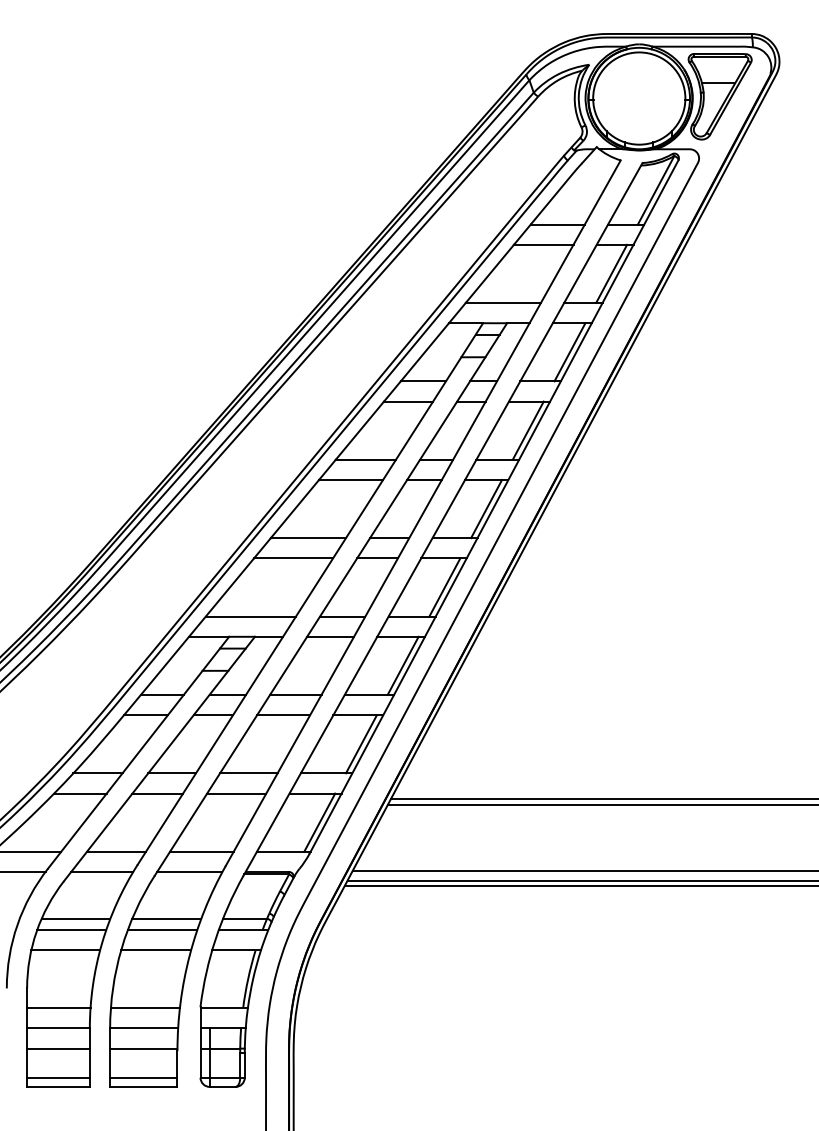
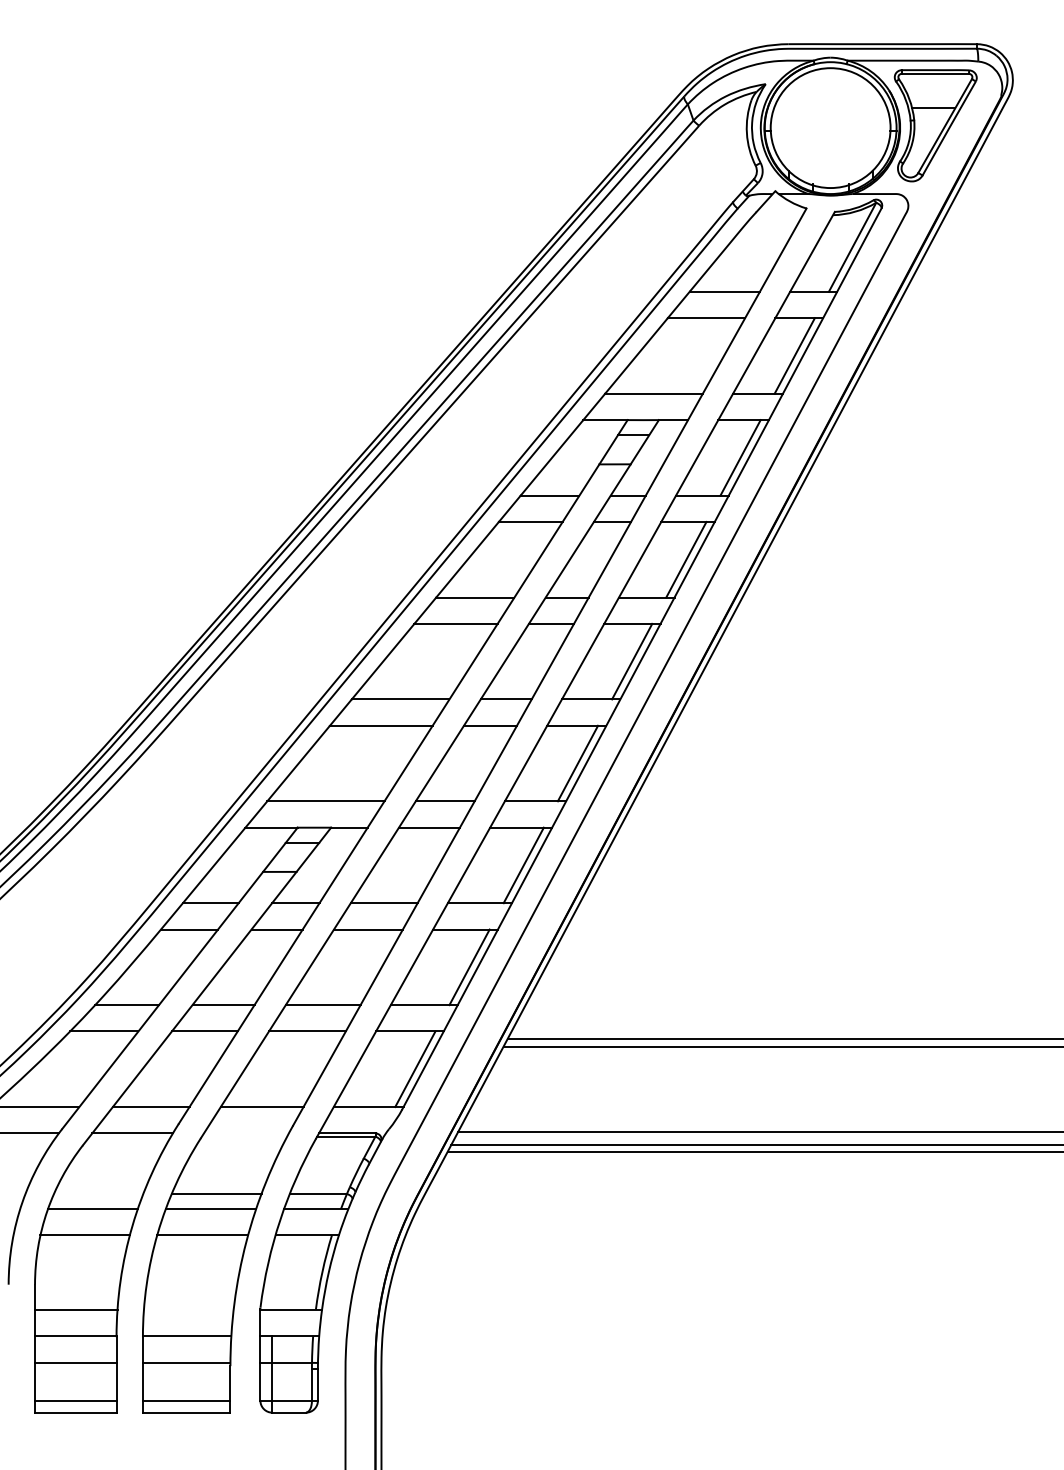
line: (189, 872) -> (246, 1134), removed
line: (75, 918) -> (97, 1193), removed
line: (144, 1007) -> (187, 1309), removed

